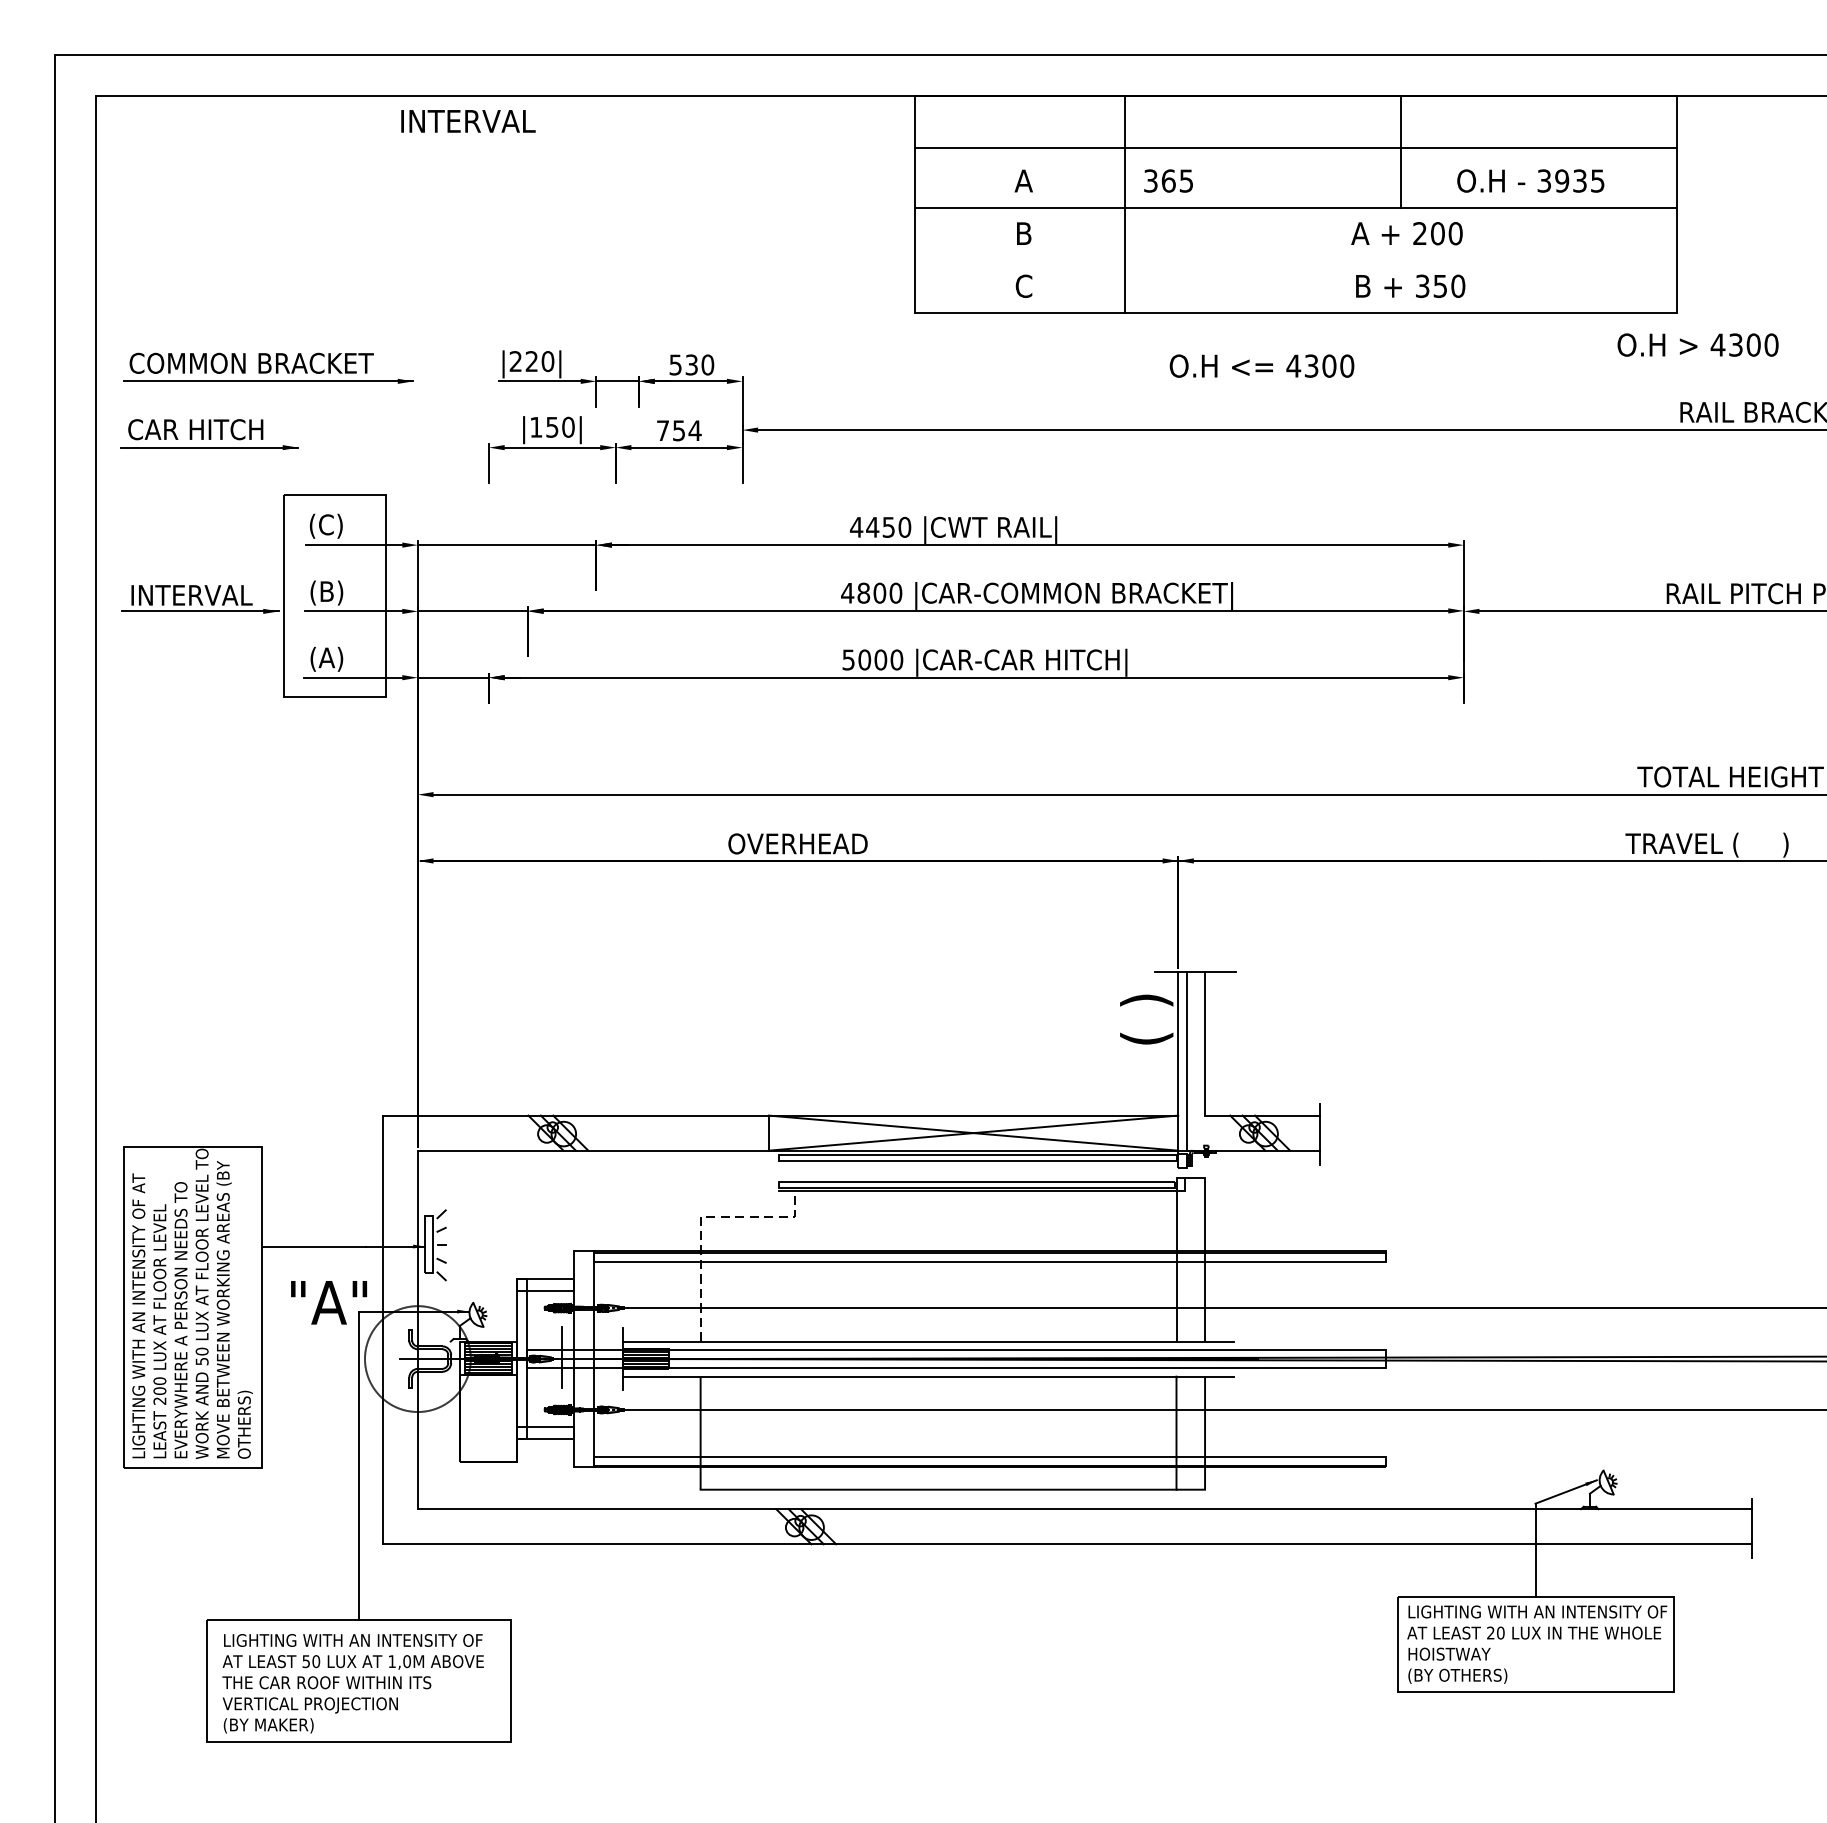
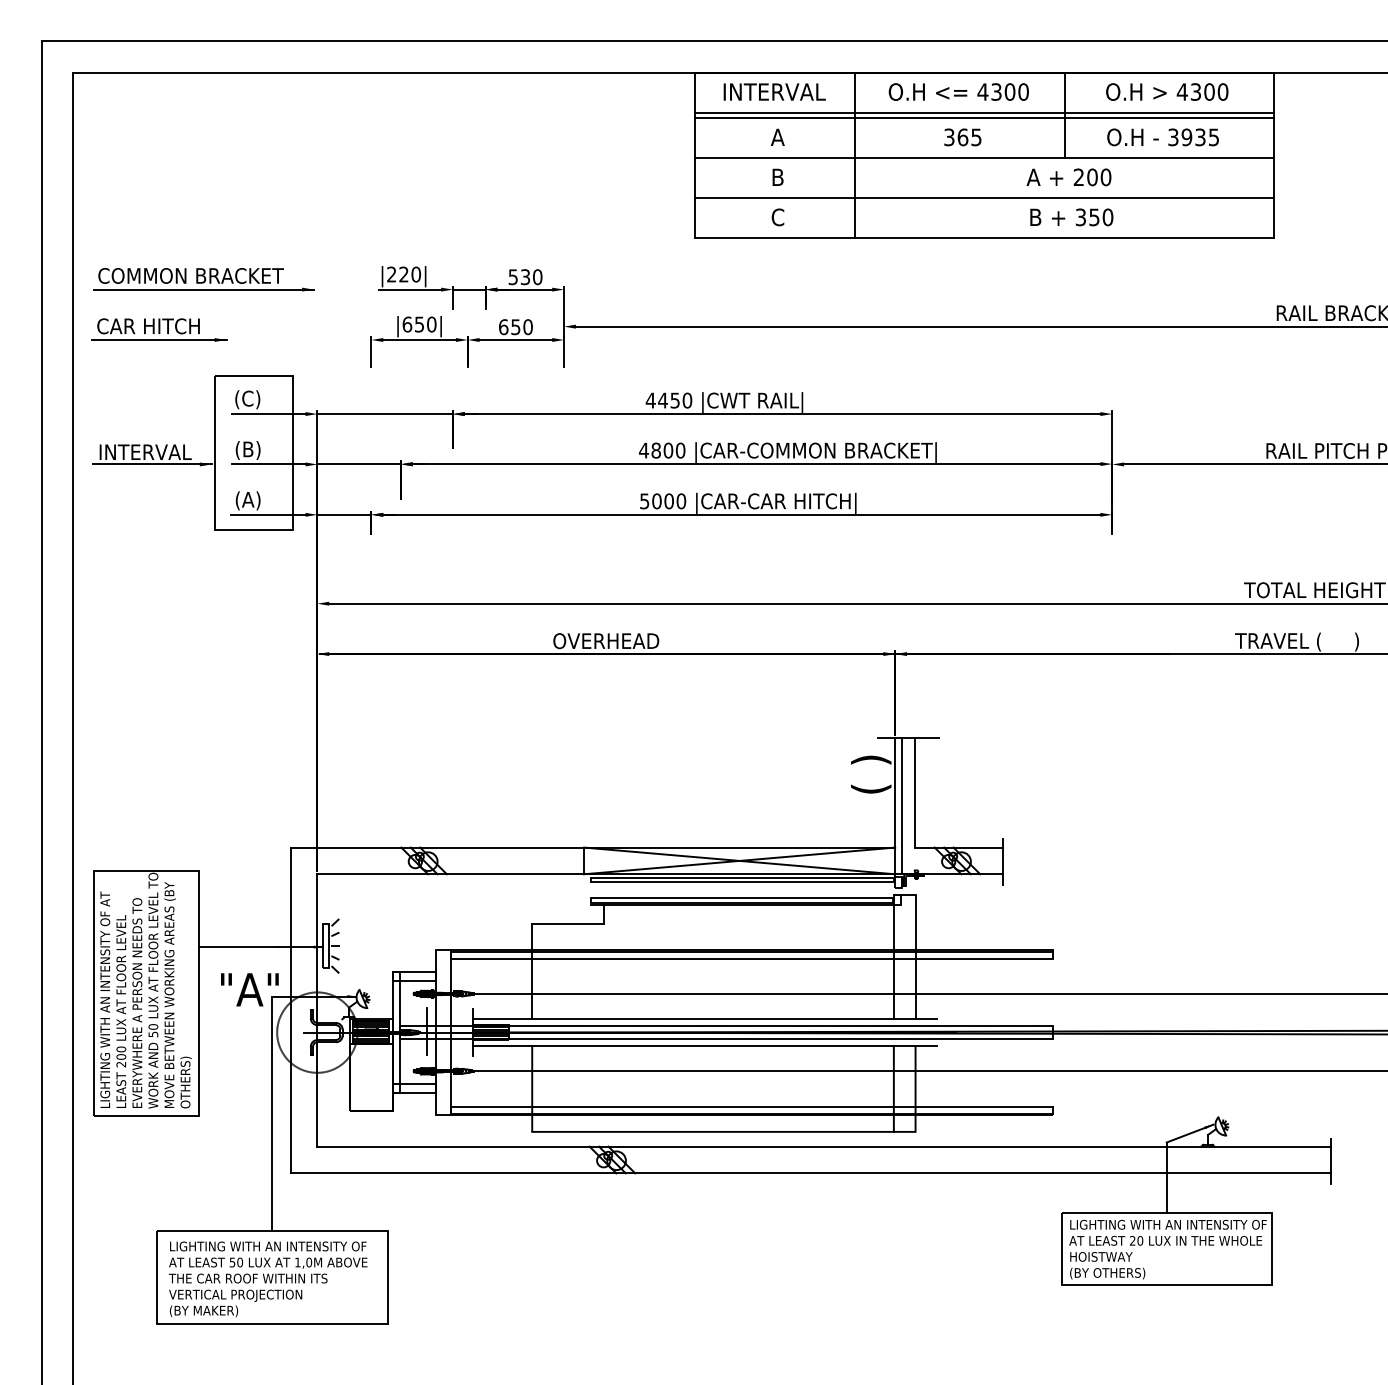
text: (468, 120) -> (774, 91), moved
line: (1295, 154) -> (984, 117), added
text: (1168, 181) -> (962, 137), moved
line: (1295, 260) -> (984, 197), added
text: (1698, 344) -> (1167, 91), moved
text: (1261, 365) -> (958, 91), moved
text: (536, 427) -> (407, 324), |150| -> |650|
text: (679, 431) -> (516, 327), 754 -> 650
line: (700, 1216) -> (532, 924), dashed -> solid

